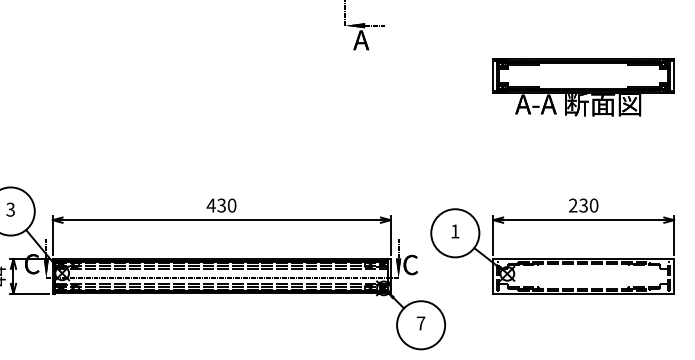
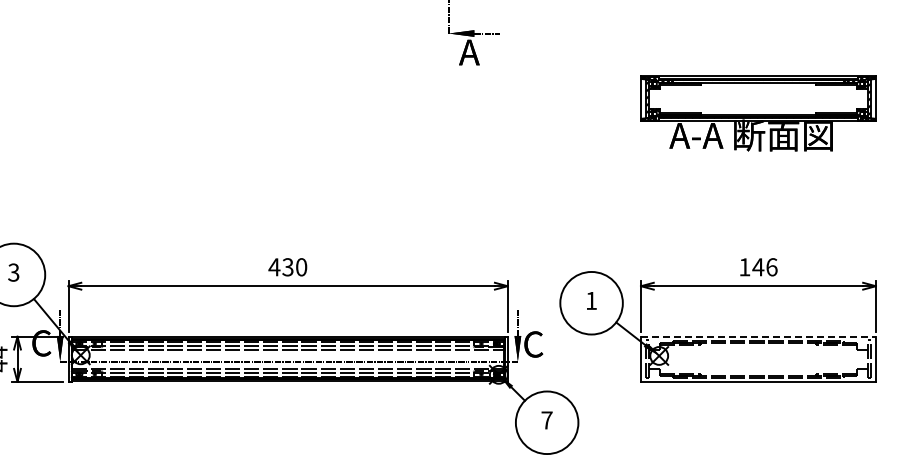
text: (583, 205) -> (758, 267), 230 -> 146
line: (583, 258) -> (758, 336), solid -> dashed

